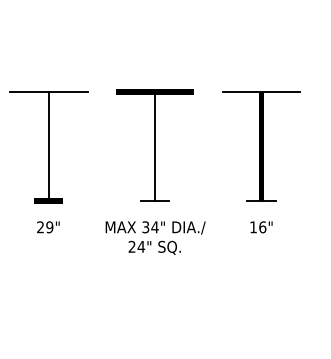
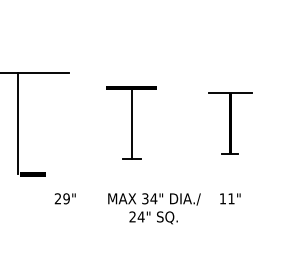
line: (48, 145) -> (18, 122), moved
part: (154, 145) -> (131, 122), size x0.7
part: (261, 146) -> (230, 123), size x0.6
text: (48, 227) -> (65, 198), moved
text: (262, 227) -> (231, 198), 16" -> 11"
text: (155, 237) -> (154, 208), moved

